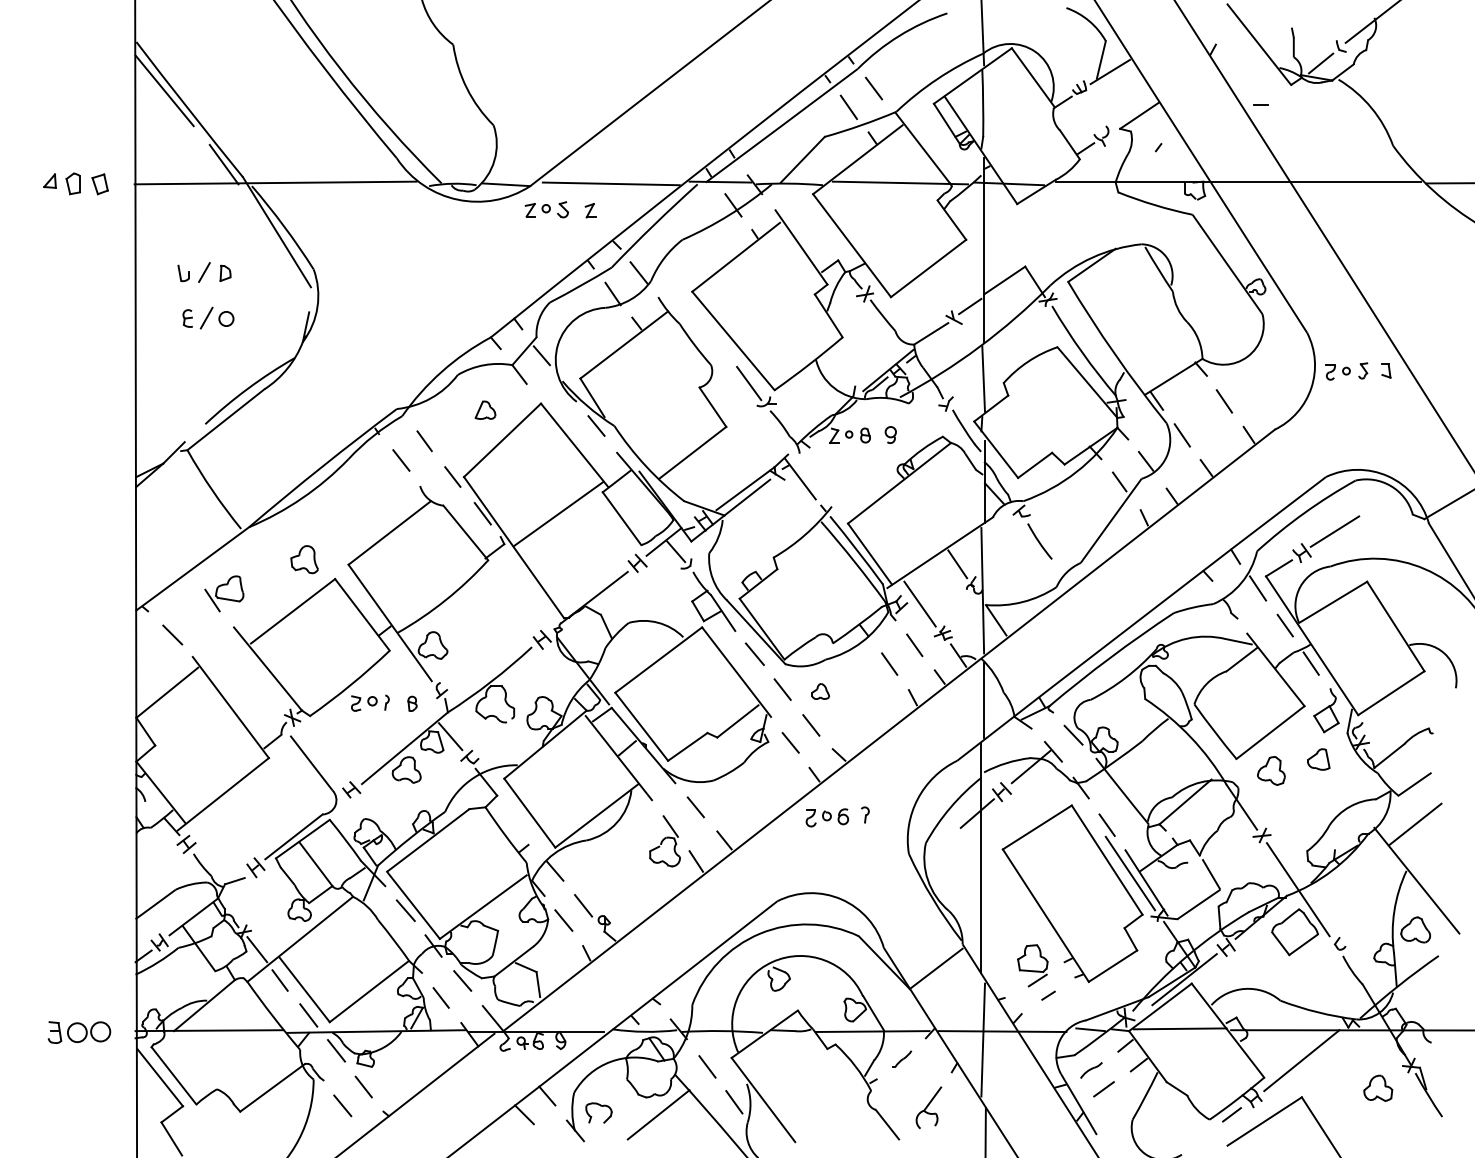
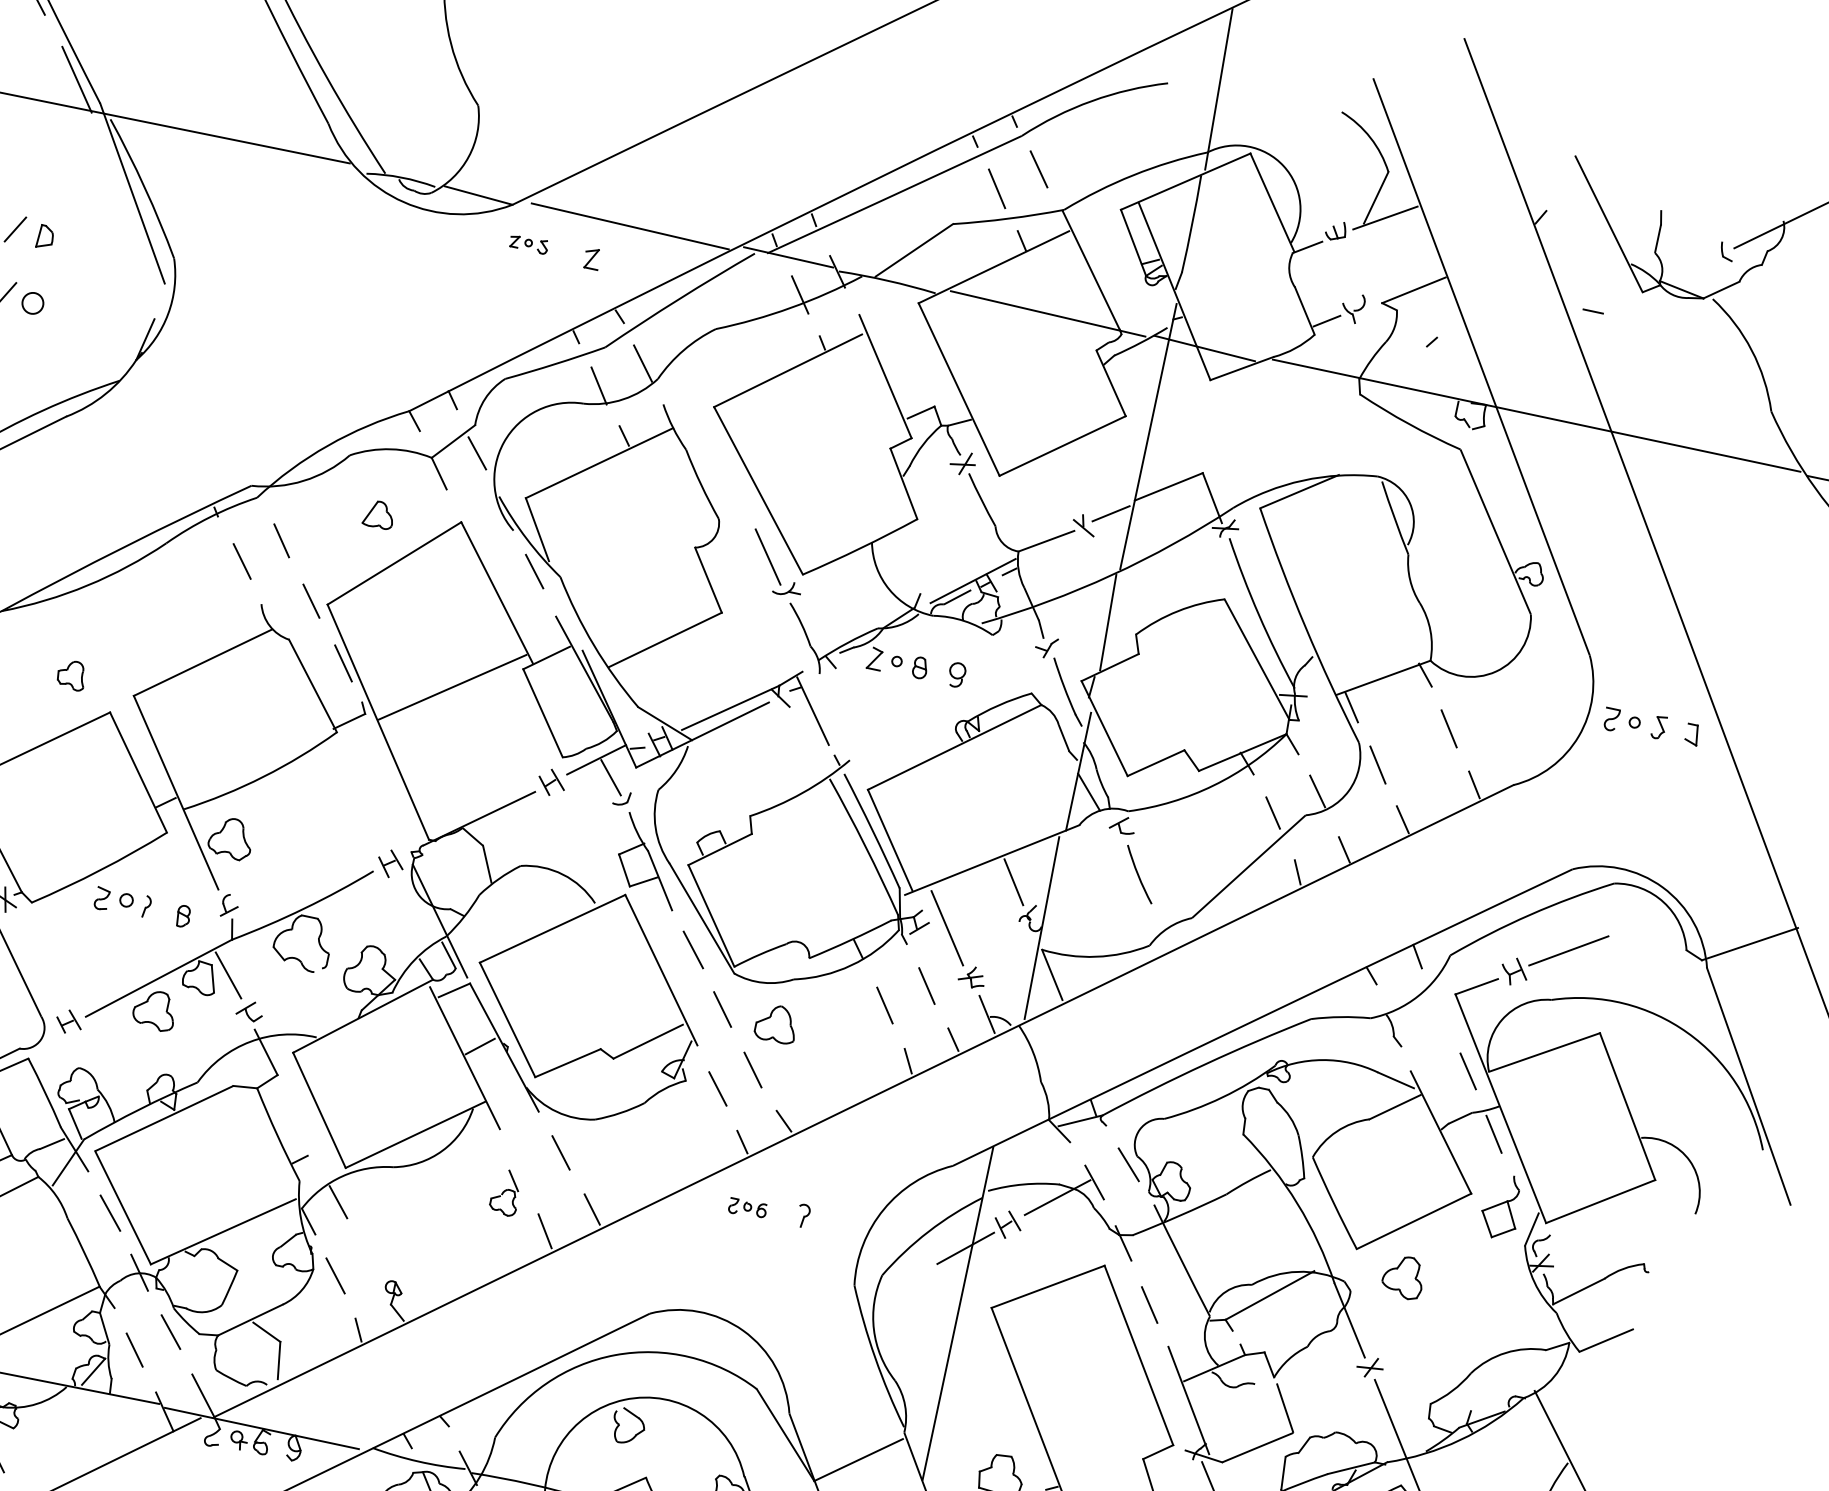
line: (1321, 63) -> (1693, 270), removed
part: (546, 209) -> (528, 243), size x0.6
part: (304, 559) -> (71, 674), size x0.7
line: (1257, 588) -> (1439, 1009), removed
part: (820, 691) -> (776, 1023), size x1.6
line: (984, 700) -> (1010, 1087), removed
part: (1318, 759) -> (1475, 1274), removed
part: (827, 817) -> (748, 1208), size x0.6
line: (1415, 823) -> (1595, 1397), removed
part: (664, 841) -> (505, 1192), size x0.6
line: (1130, 873) -> (1168, 1381), removed
line: (583, 905) -> (368, 1260), removed

